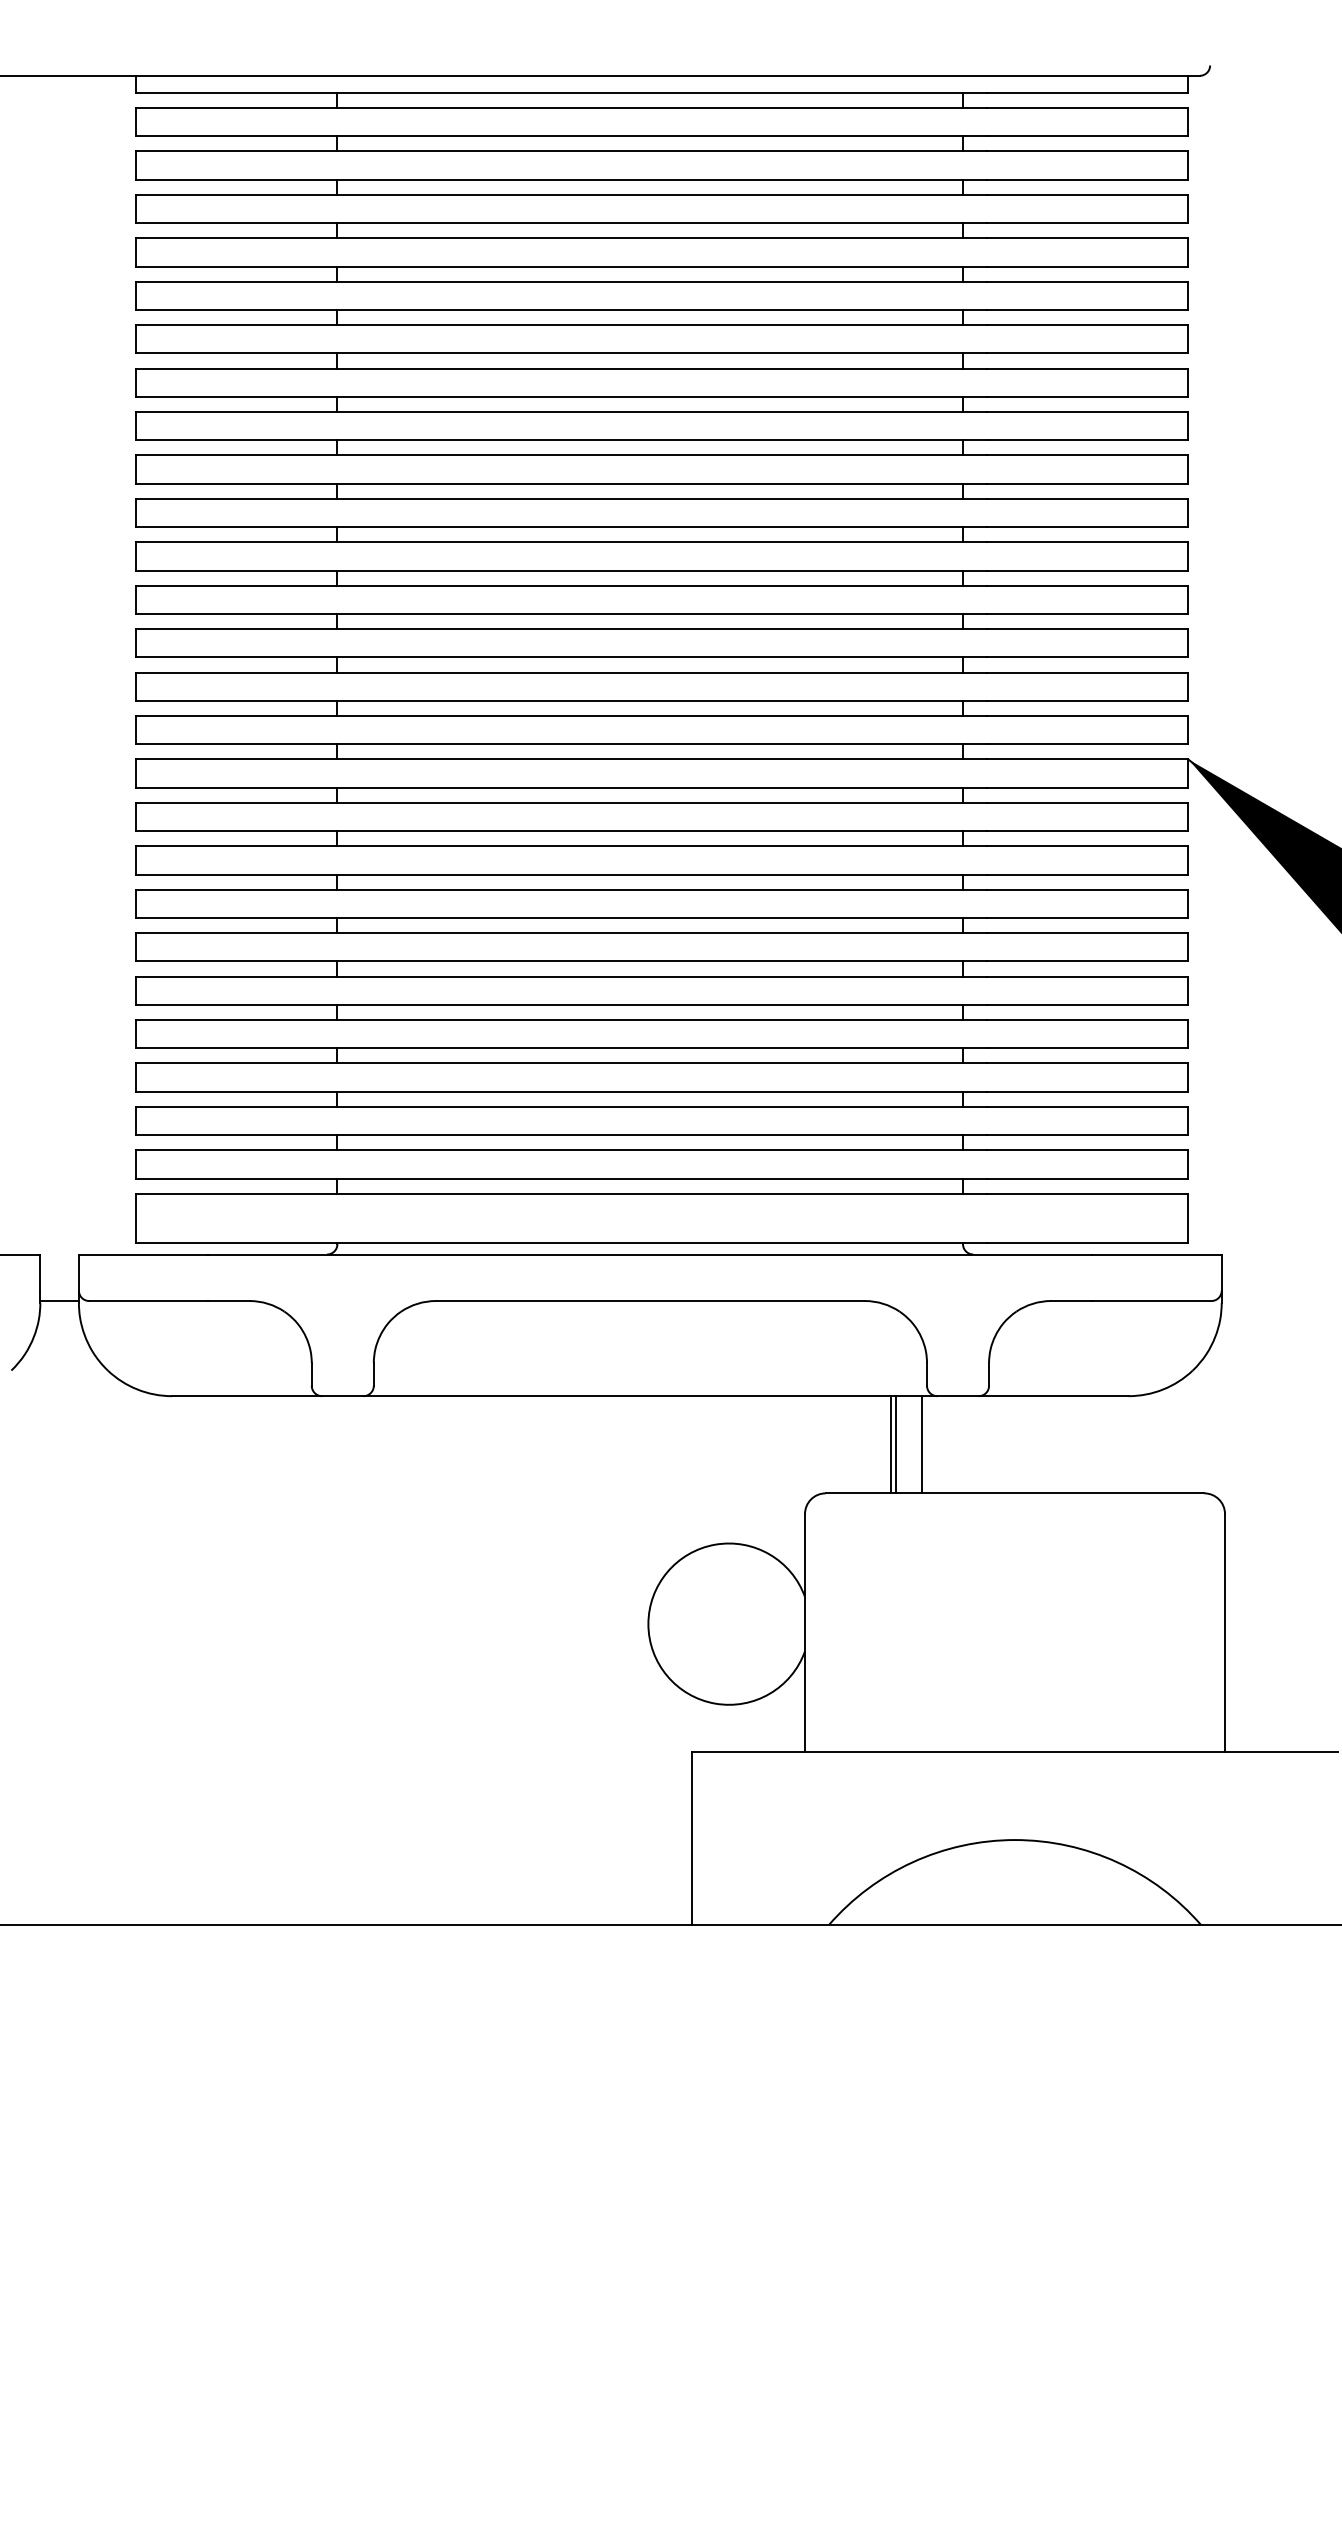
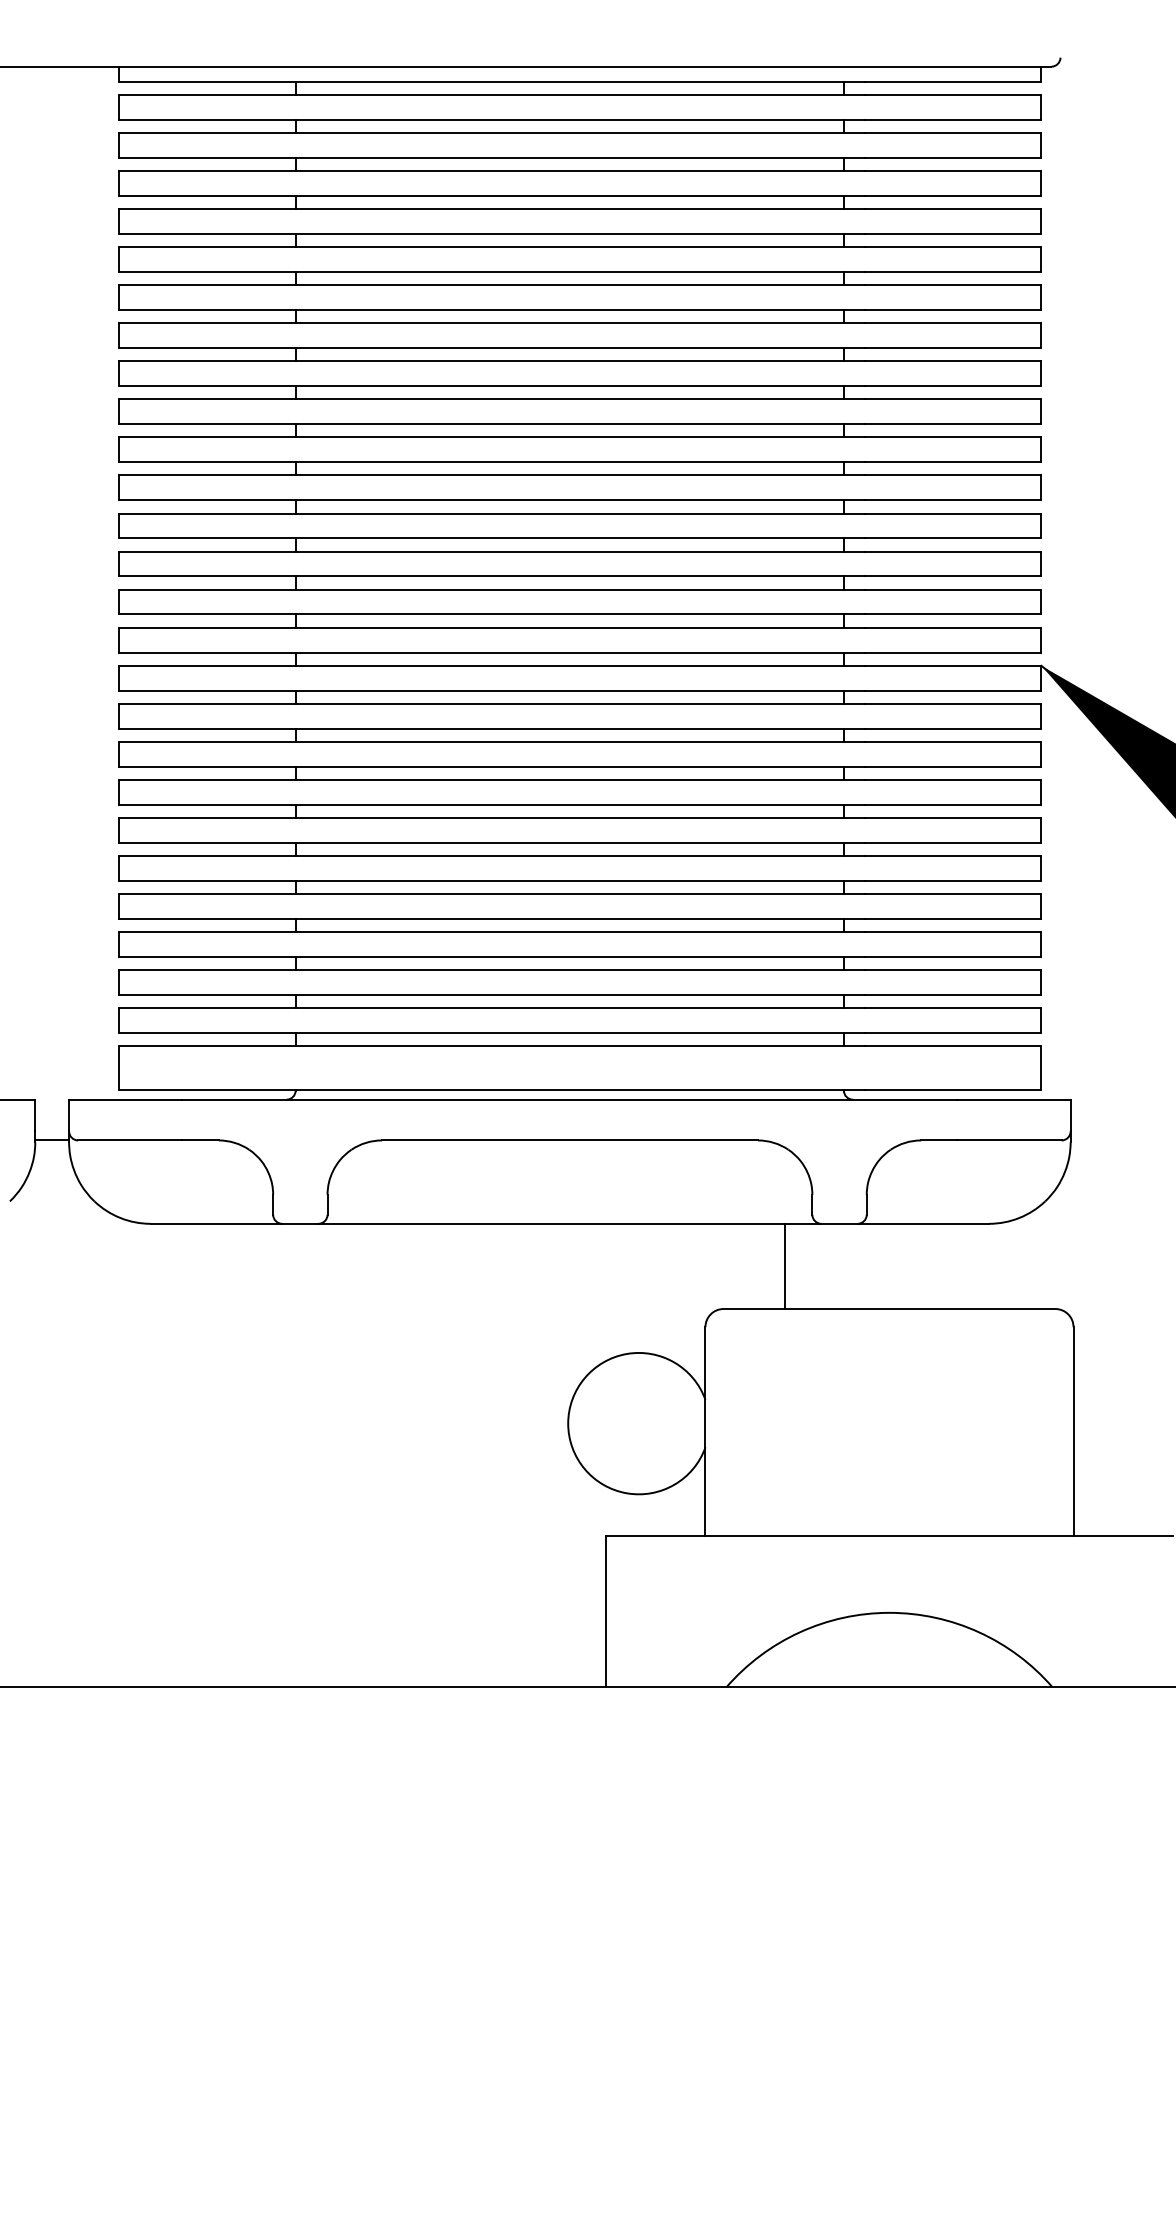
line: (890, 1444) -> (780, 1266), removed
line: (921, 1444) -> (807, 1266), removed

